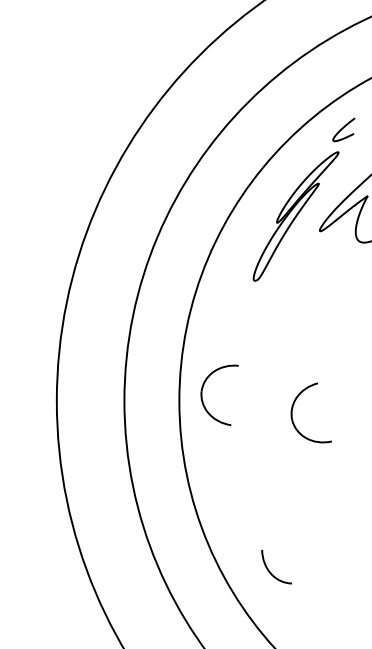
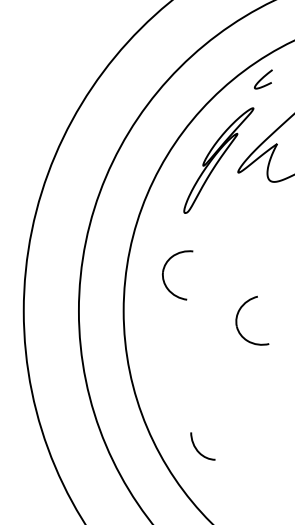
curve: (343, 128) -> (263, 78), moved
part: (202, 394) -> (163, 274), moved
part: (293, 408) -> (237, 317), moved

